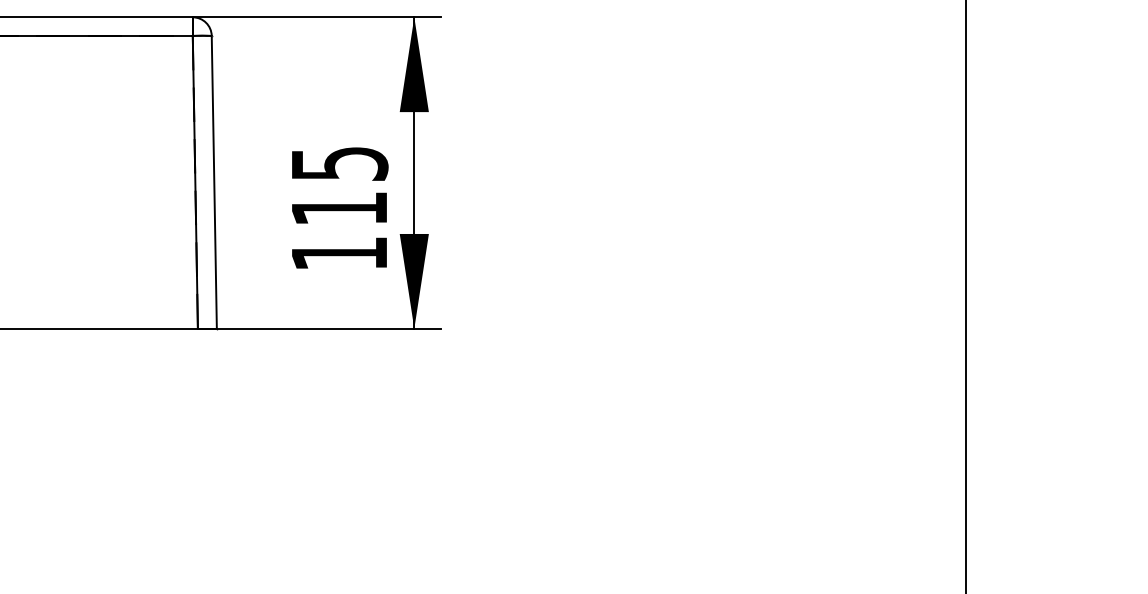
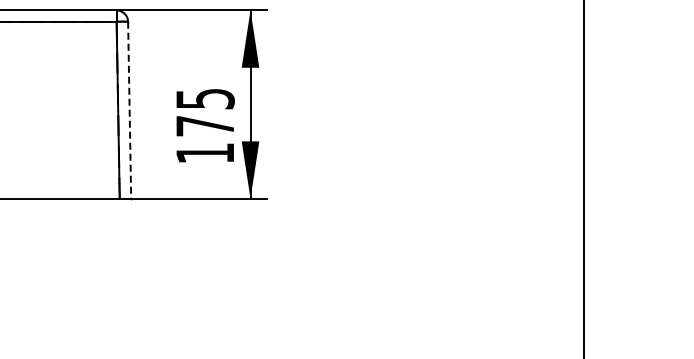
line: (214, 182) -> (129, 110), solid -> dashed
text: (338, 209) -> (204, 126), 115 -> 175

